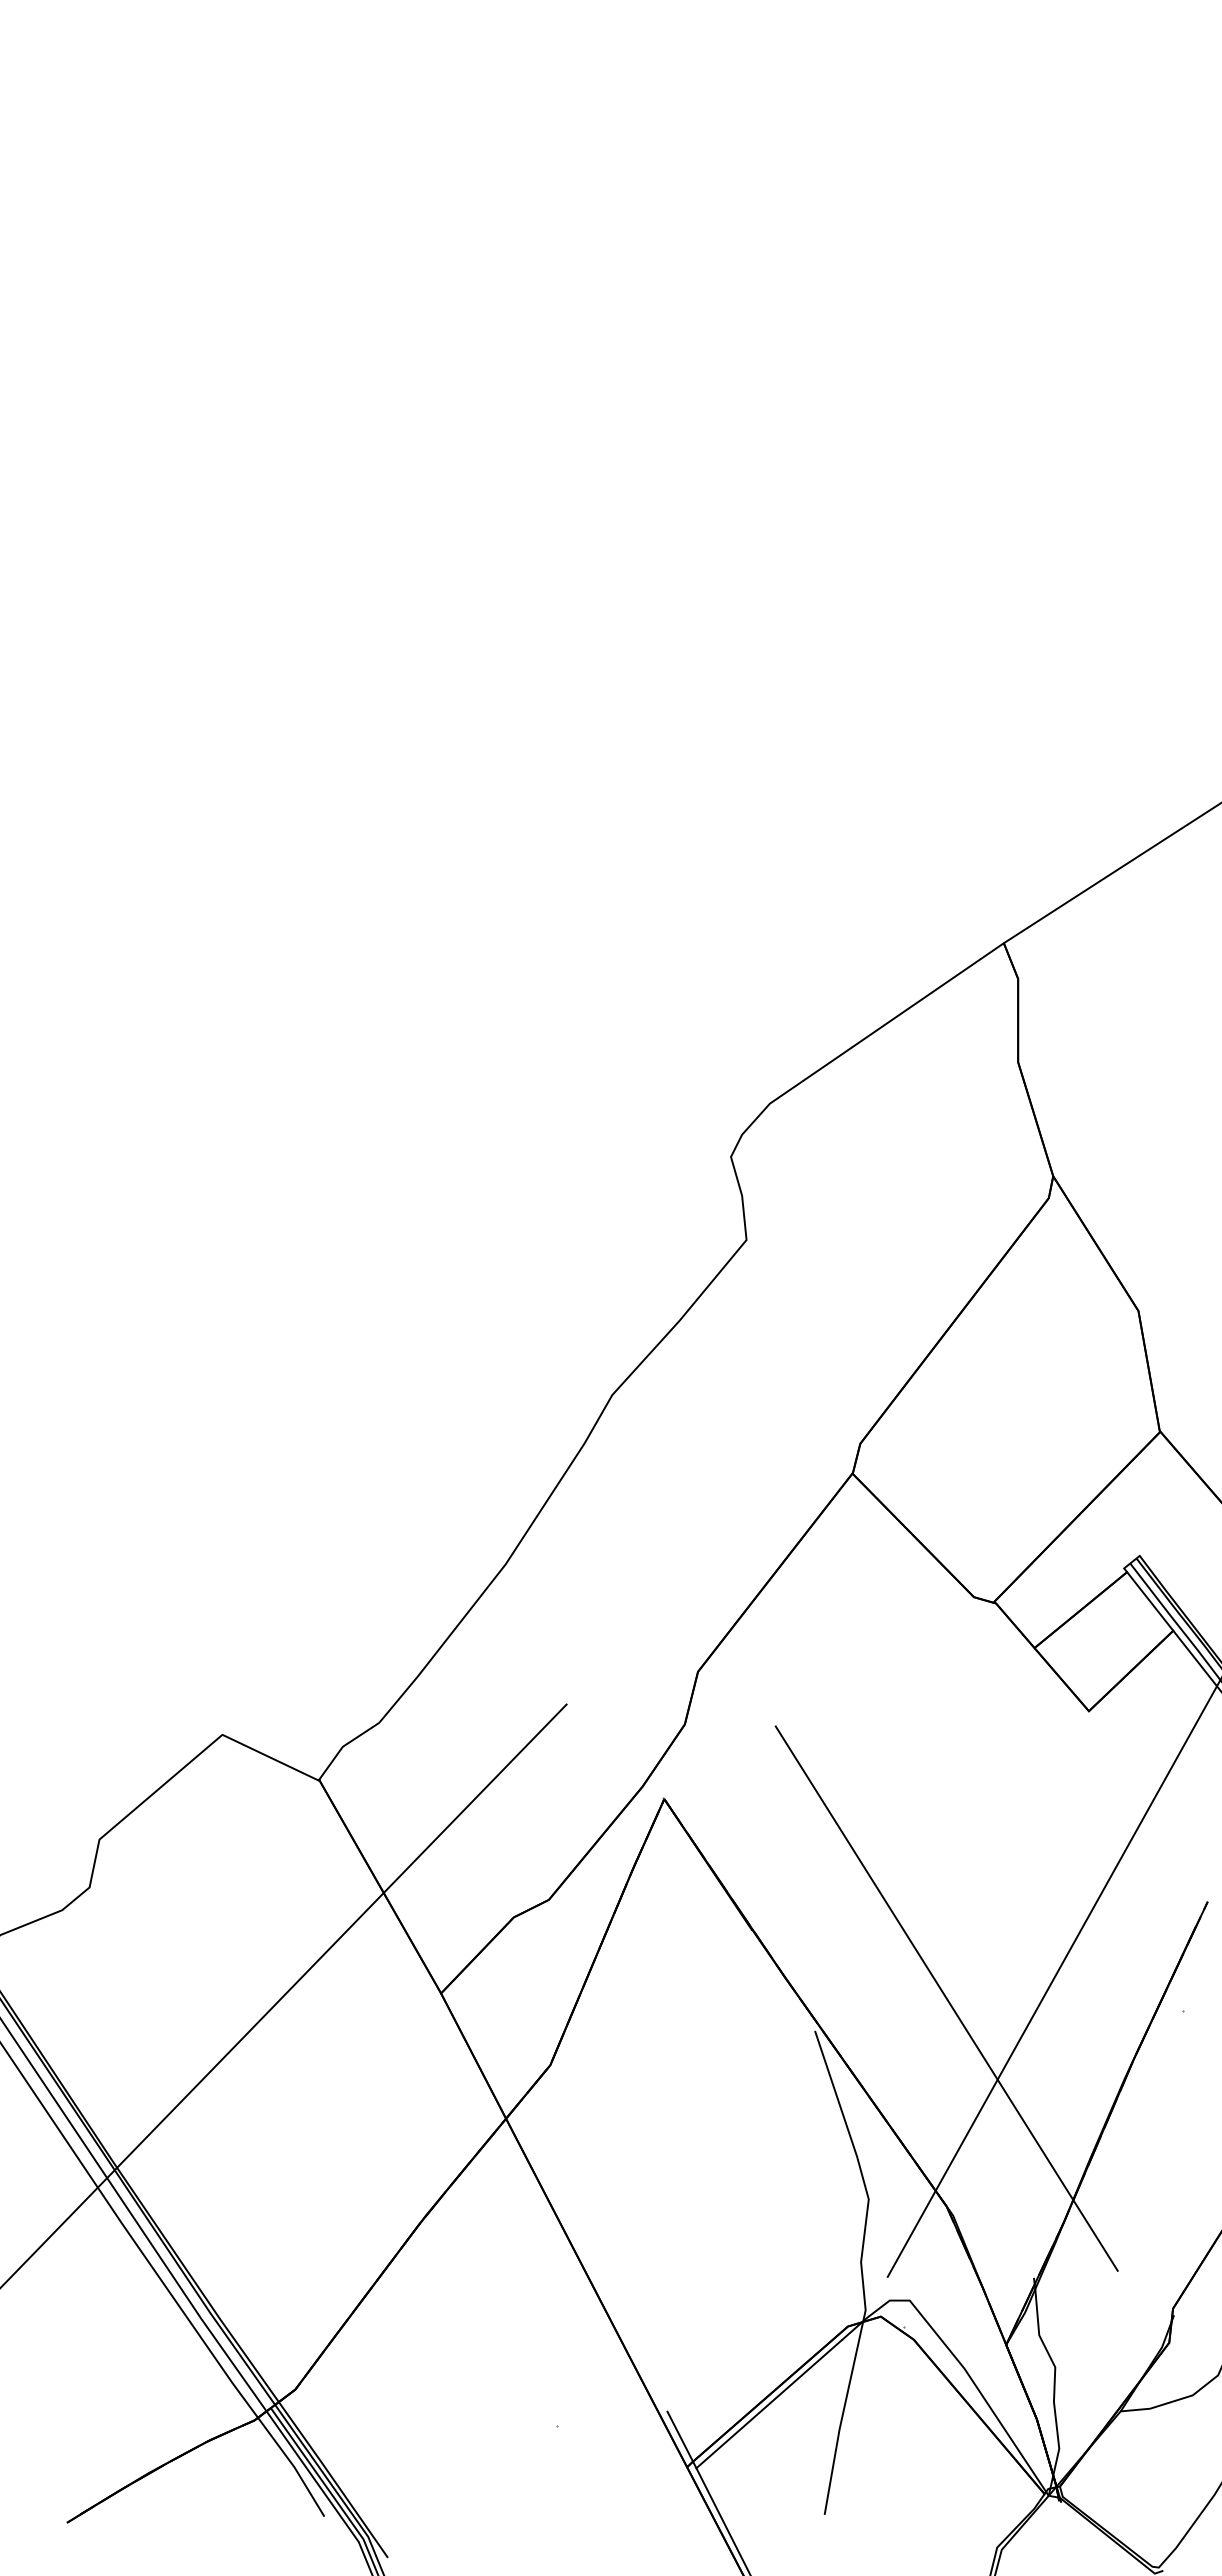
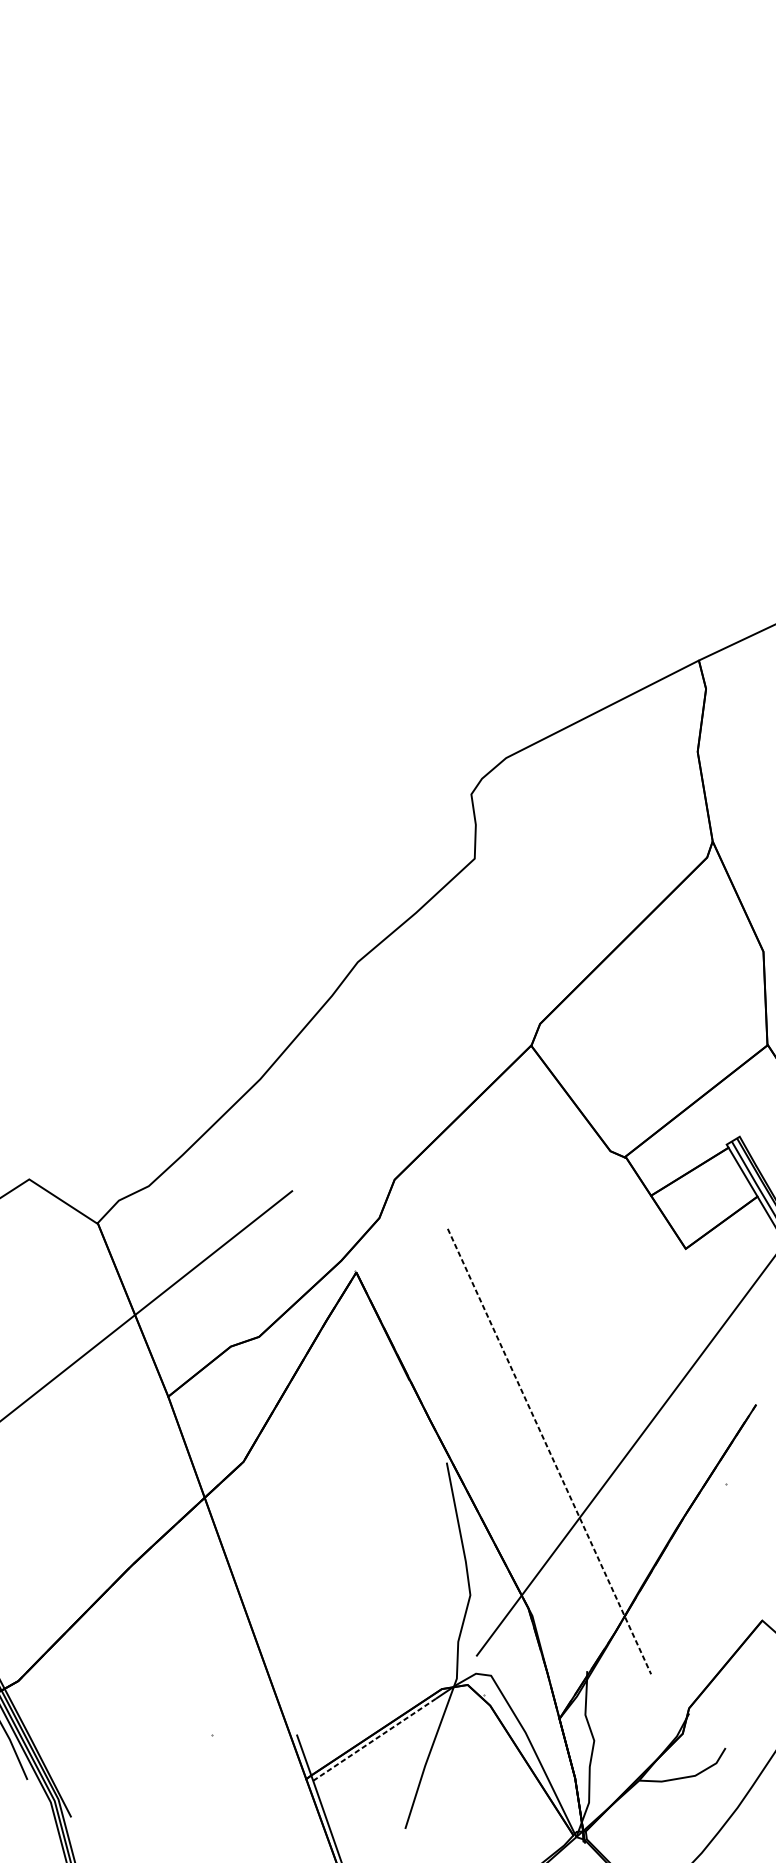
line: (947, 1999) -> (549, 1452), solid -> dashed
line: (769, 2404) -> (374, 1740), solid -> dashed

